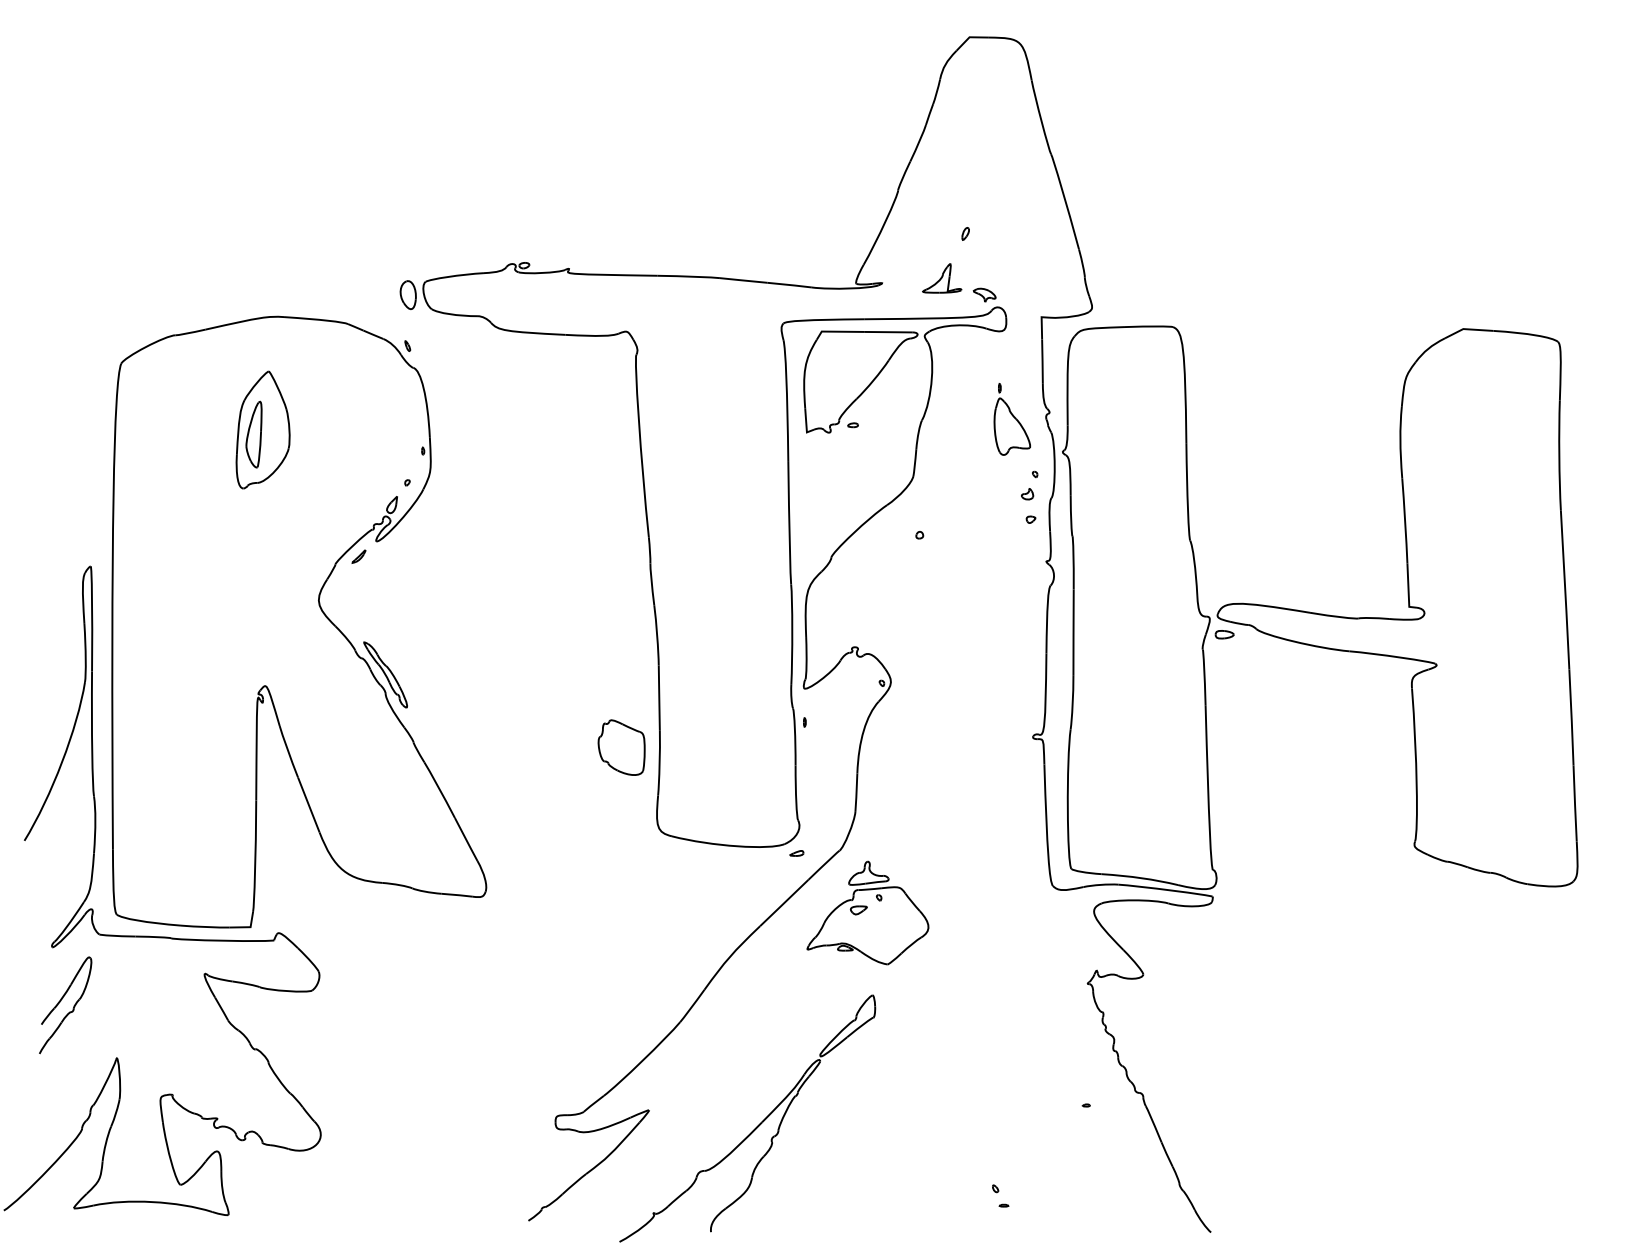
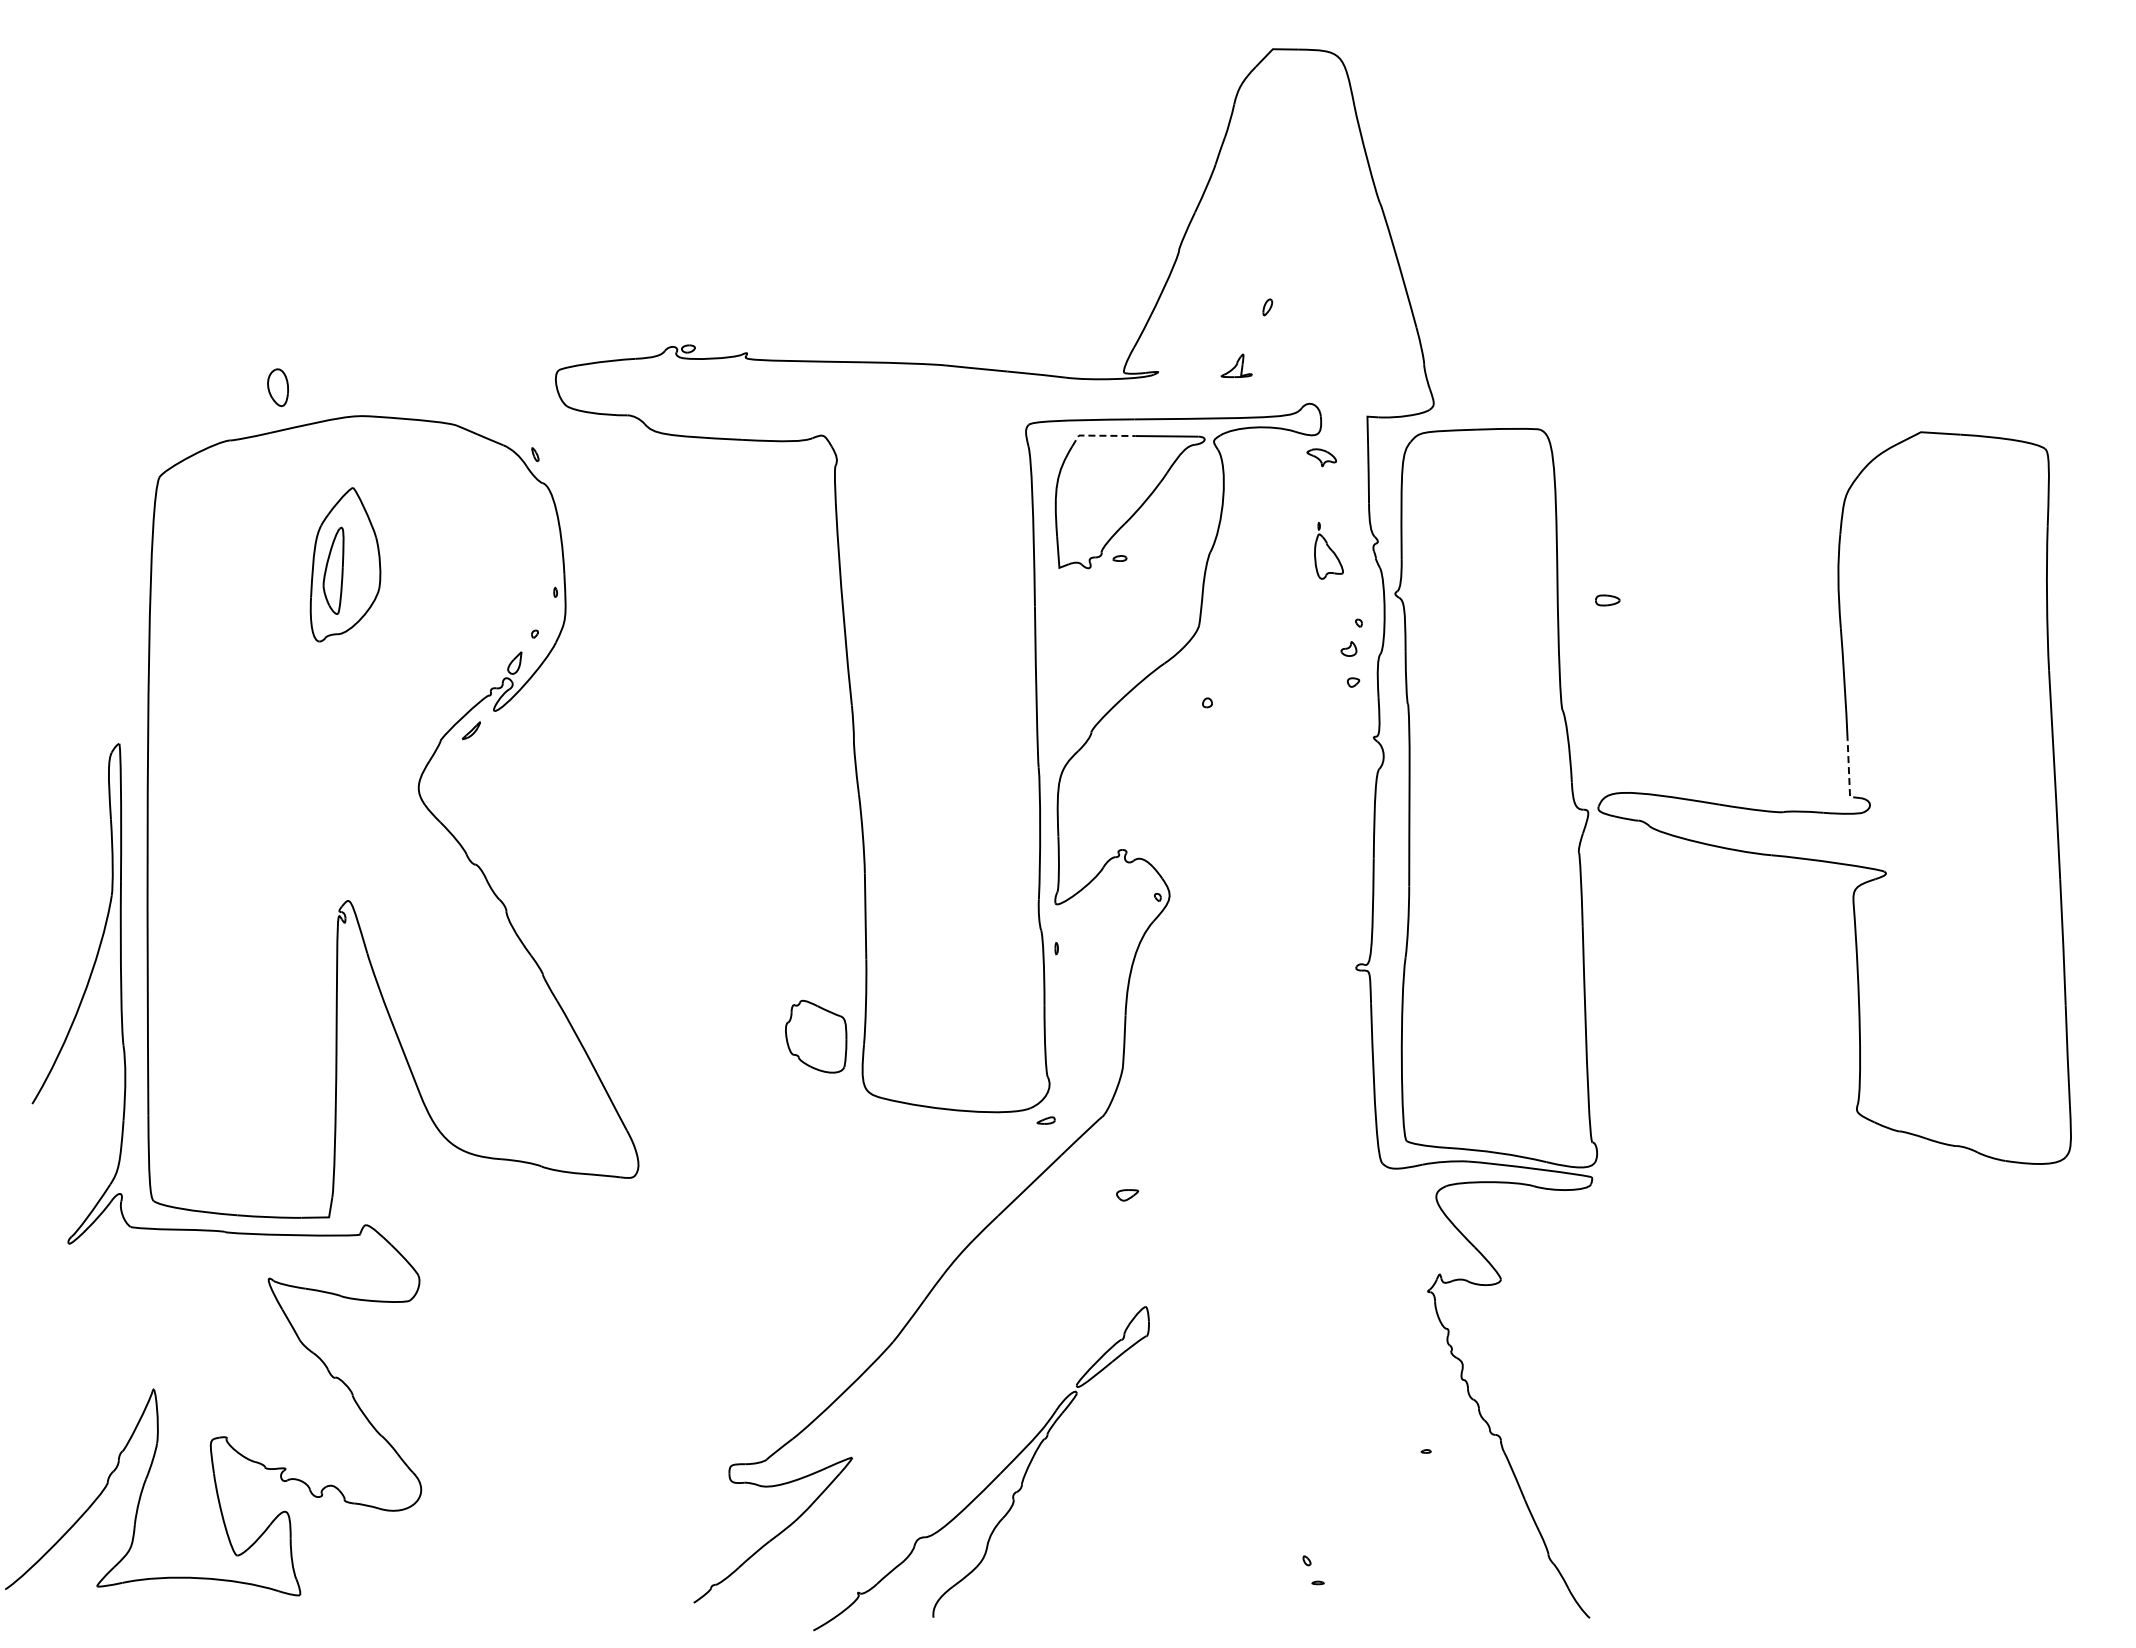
part: (941, 278) -> (1236, 365), size x0.6
part: (407, 294) -> (277, 387), moved
part: (984, 294) -> (1321, 457), moved
line: (838, 331) -> (1100, 435), solid -> dashed
part: (1011, 419) -> (1328, 550), size x0.6
line: (1408, 589) -> (1849, 774), solid -> dashed
part: (1224, 634) -> (1607, 600), moved
part: (385, 674) -> (506, 885), removed
part: (621, 747) -> (816, 1036), moved
part: (867, 912) -> (1139, 1198), removed
part: (61, 1001) -> (80, 1314), removed

